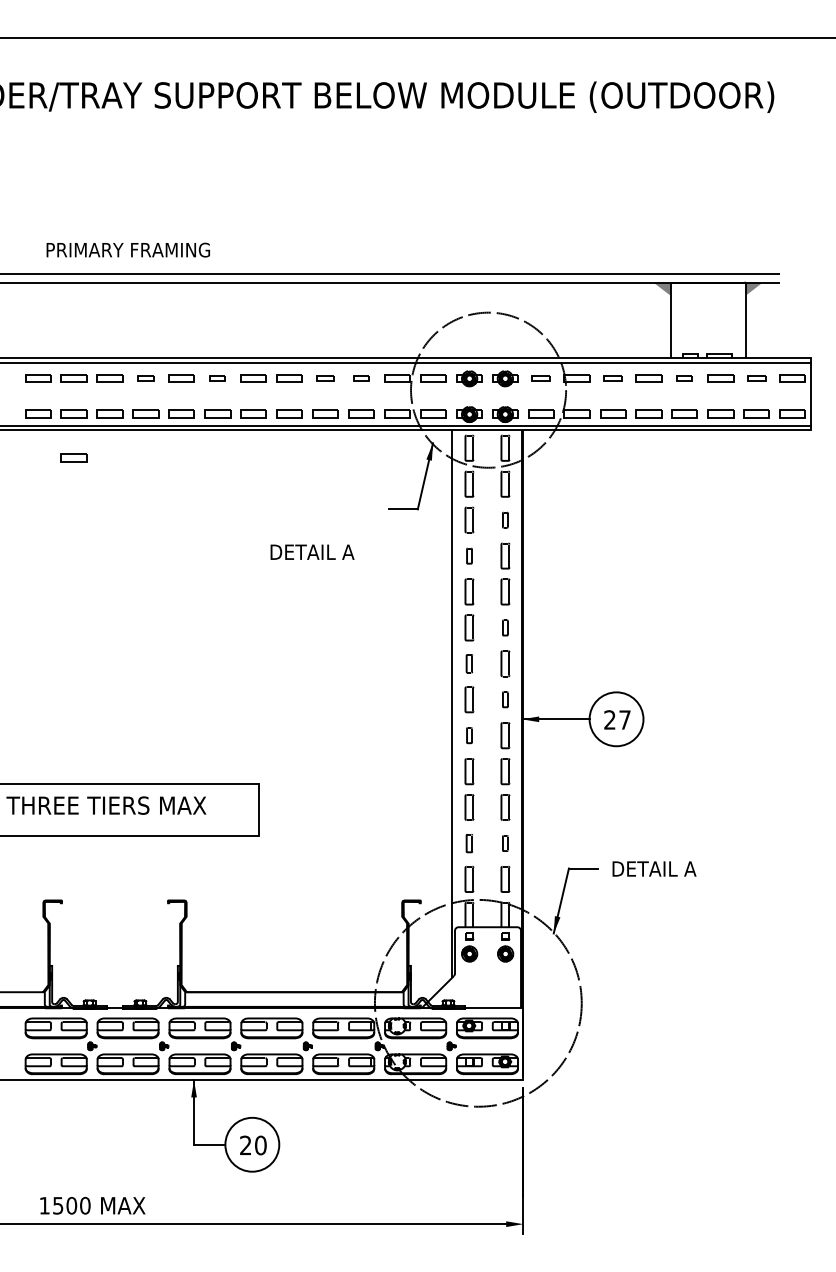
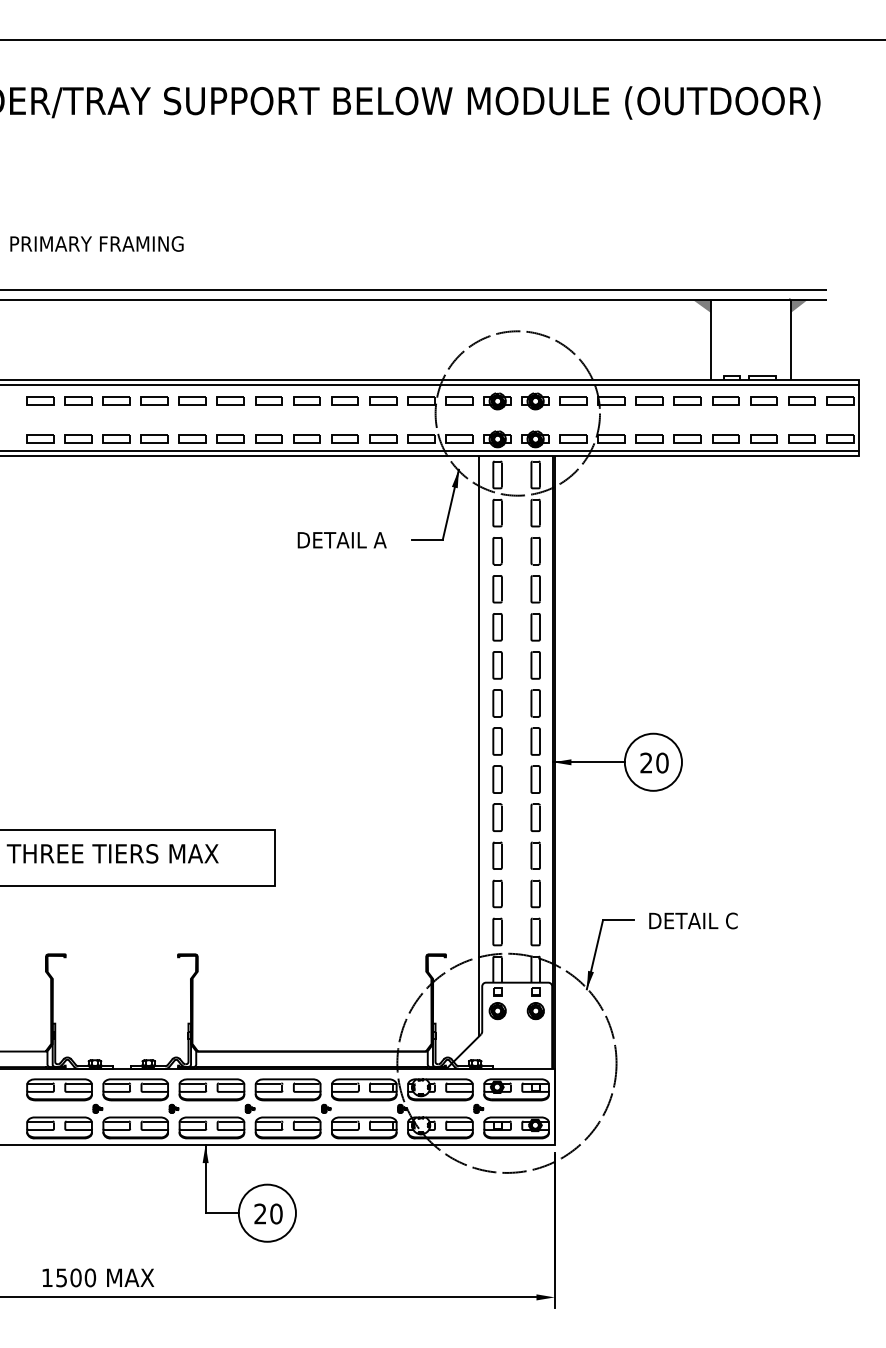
text: (127, 249) -> (96, 243), moved
part: (145, 377) -> (154, 400), size x1.67
part: (217, 377) -> (230, 400), size x1.67
part: (325, 377) -> (344, 400), size x1.43
part: (361, 377) -> (383, 400), size x1.67
part: (541, 377) -> (573, 400), size x1.43
part: (612, 377) -> (649, 400), size x1.43
part: (684, 377) -> (725, 400), size x1.67
part: (756, 377) -> (801, 400), size x1.43
part: (74, 457) -> (78, 484), removed
part: (505, 520) -> (535, 551), size x1.67
text: (311, 552) -> (341, 540), moved
part: (469, 556) -> (497, 589), size x1.67
part: (505, 627) -> (535, 665), size x1.67
part: (469, 663) -> (497, 703), size x1.43
part: (505, 699) -> (535, 741), size x1.67
text: (625, 719) -> (662, 762), 27 -> 20
part: (469, 735) -> (497, 779), size x1.67
part: (469, 843) -> (497, 893), size x1.43
part: (505, 843) -> (535, 893), size x1.67
text: (690, 868) -> (731, 920), DETAIL A -> DETAIL C

